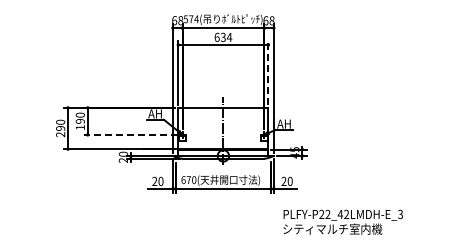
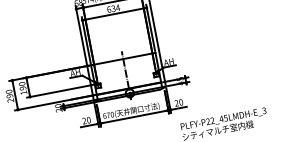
line: (268, 72) -> (150, 27), dashed -> solid
line: (130, 134) -> (60, 90), dashed -> solid
text: (346, 214) -> (225, 118), PLFY-P22_42LMDH-E_3 -> PLFY-P22_45LMDH-E_3

